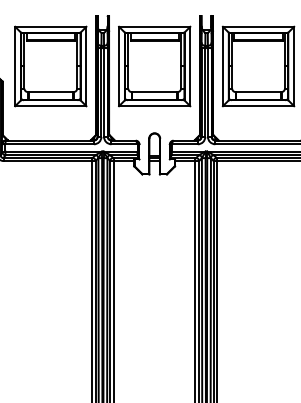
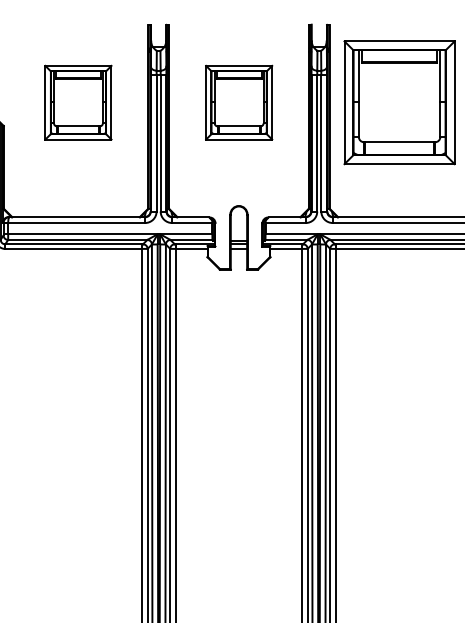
part: (50, 66) -> (77, 102), size x0.6
part: (154, 66) -> (238, 102), size x0.6

